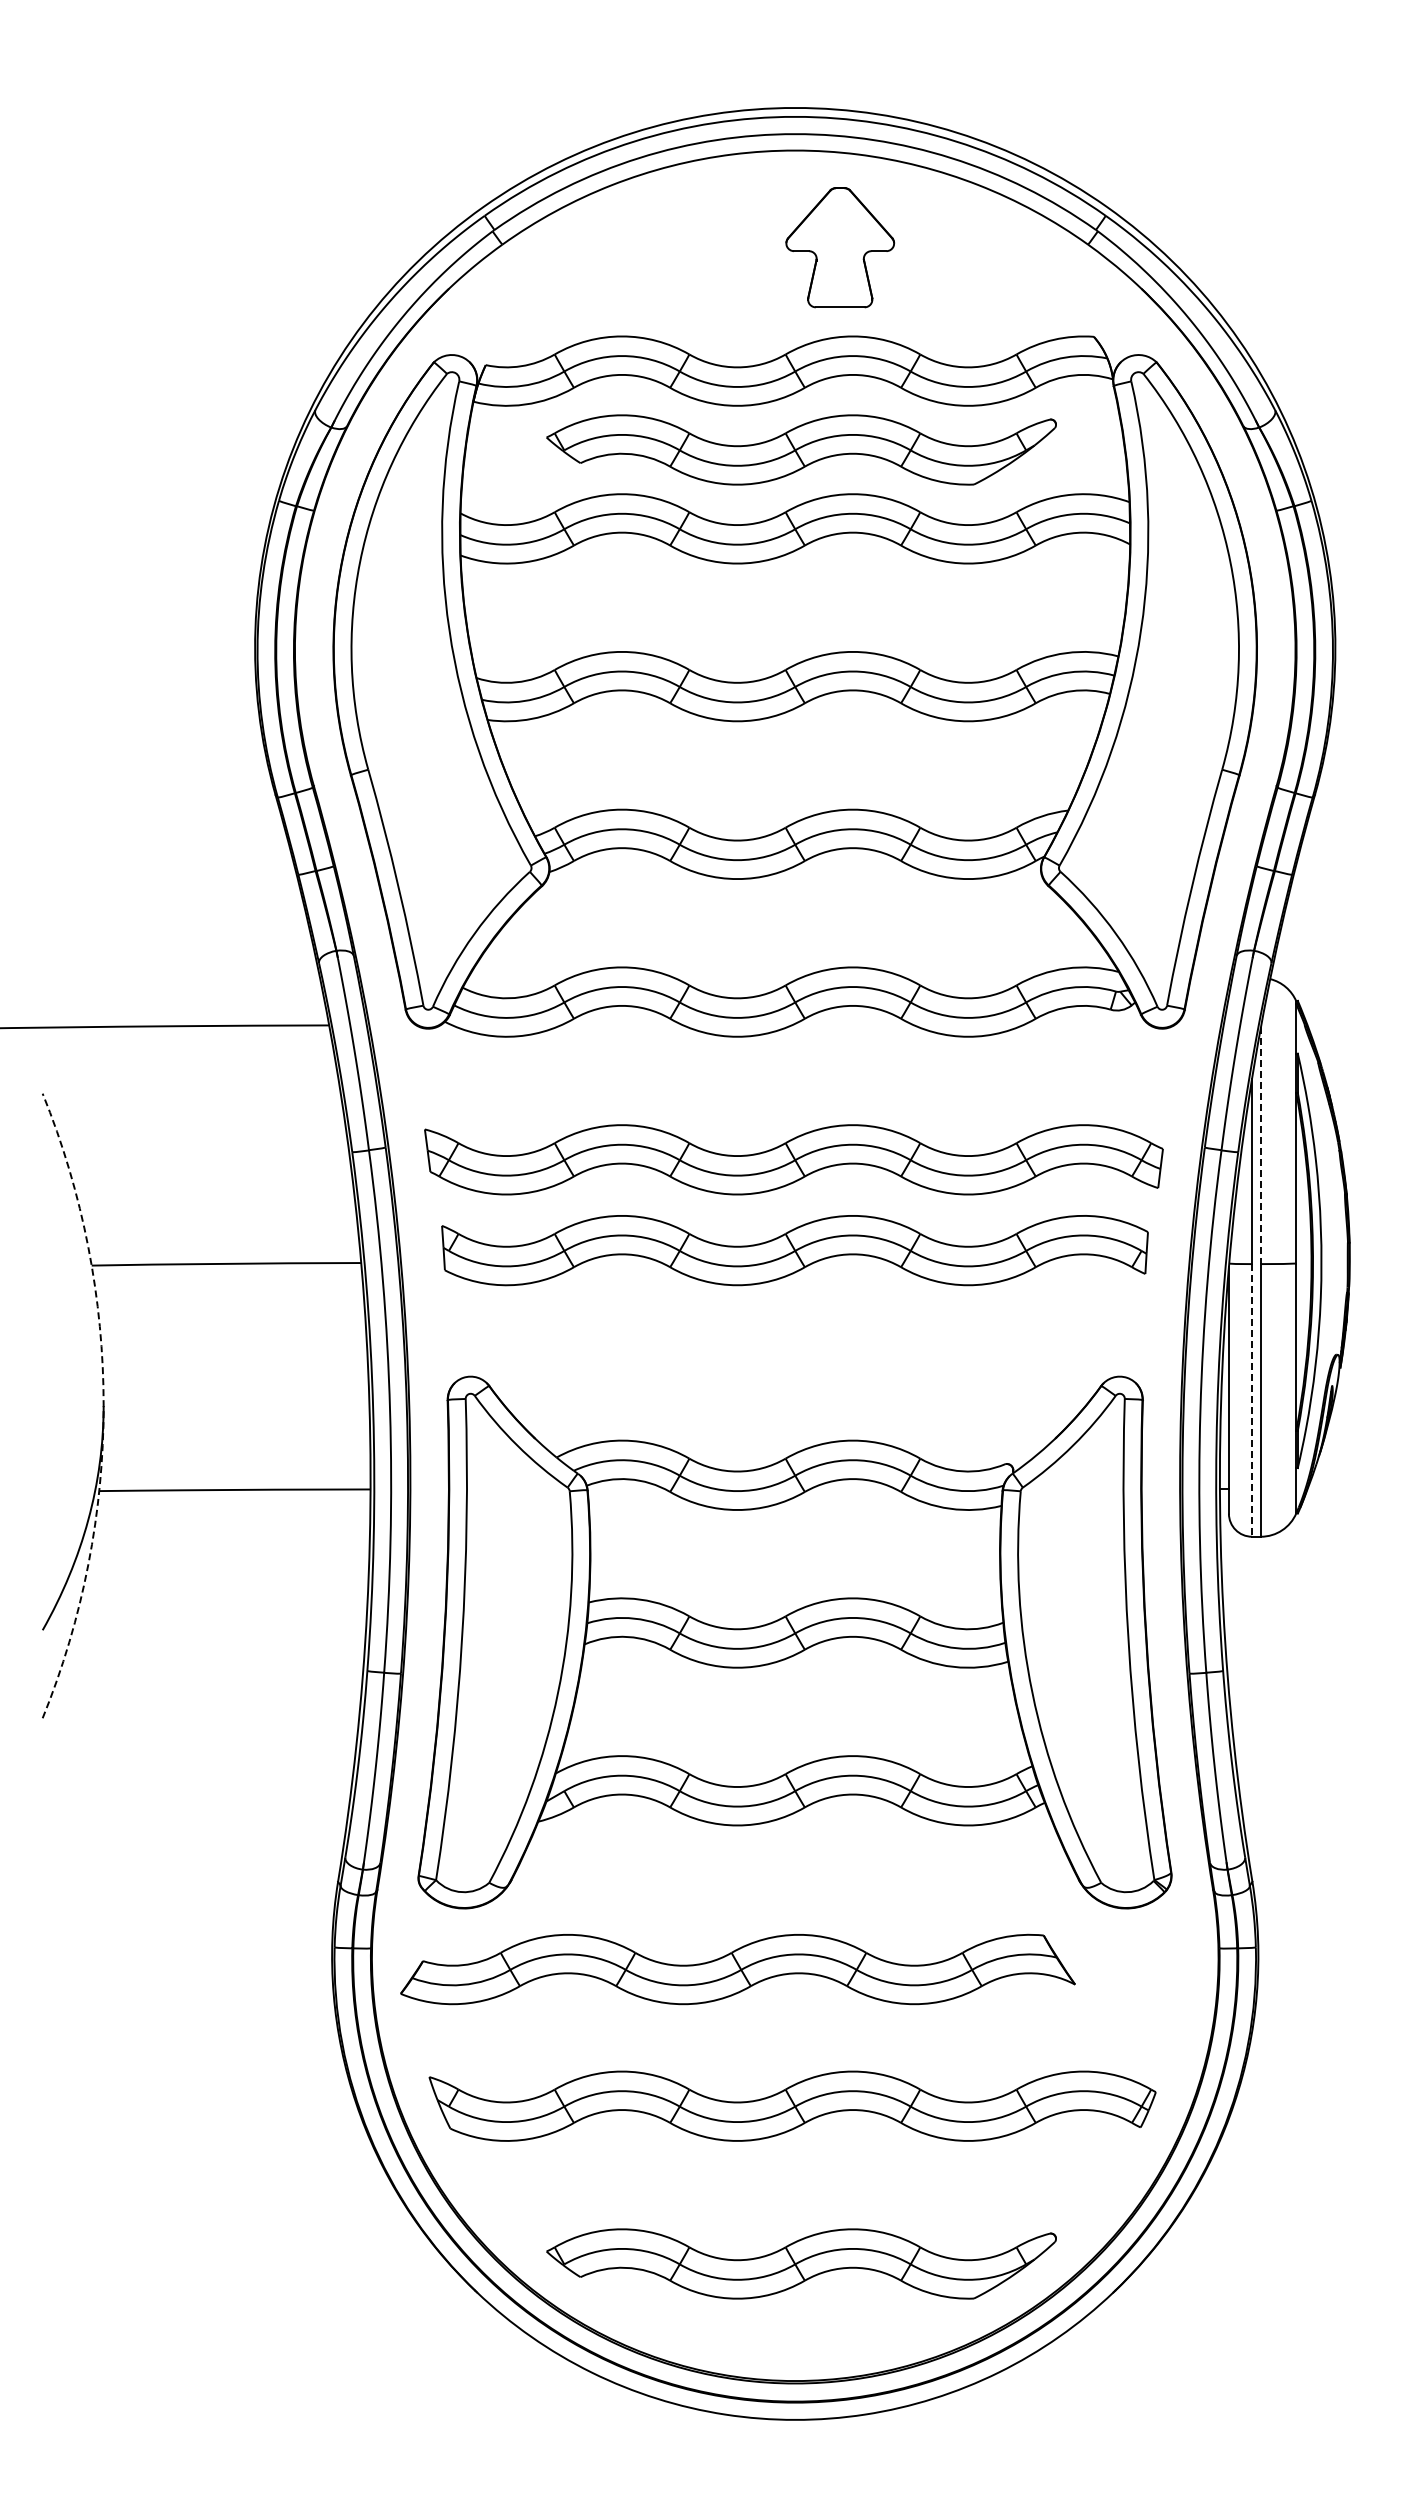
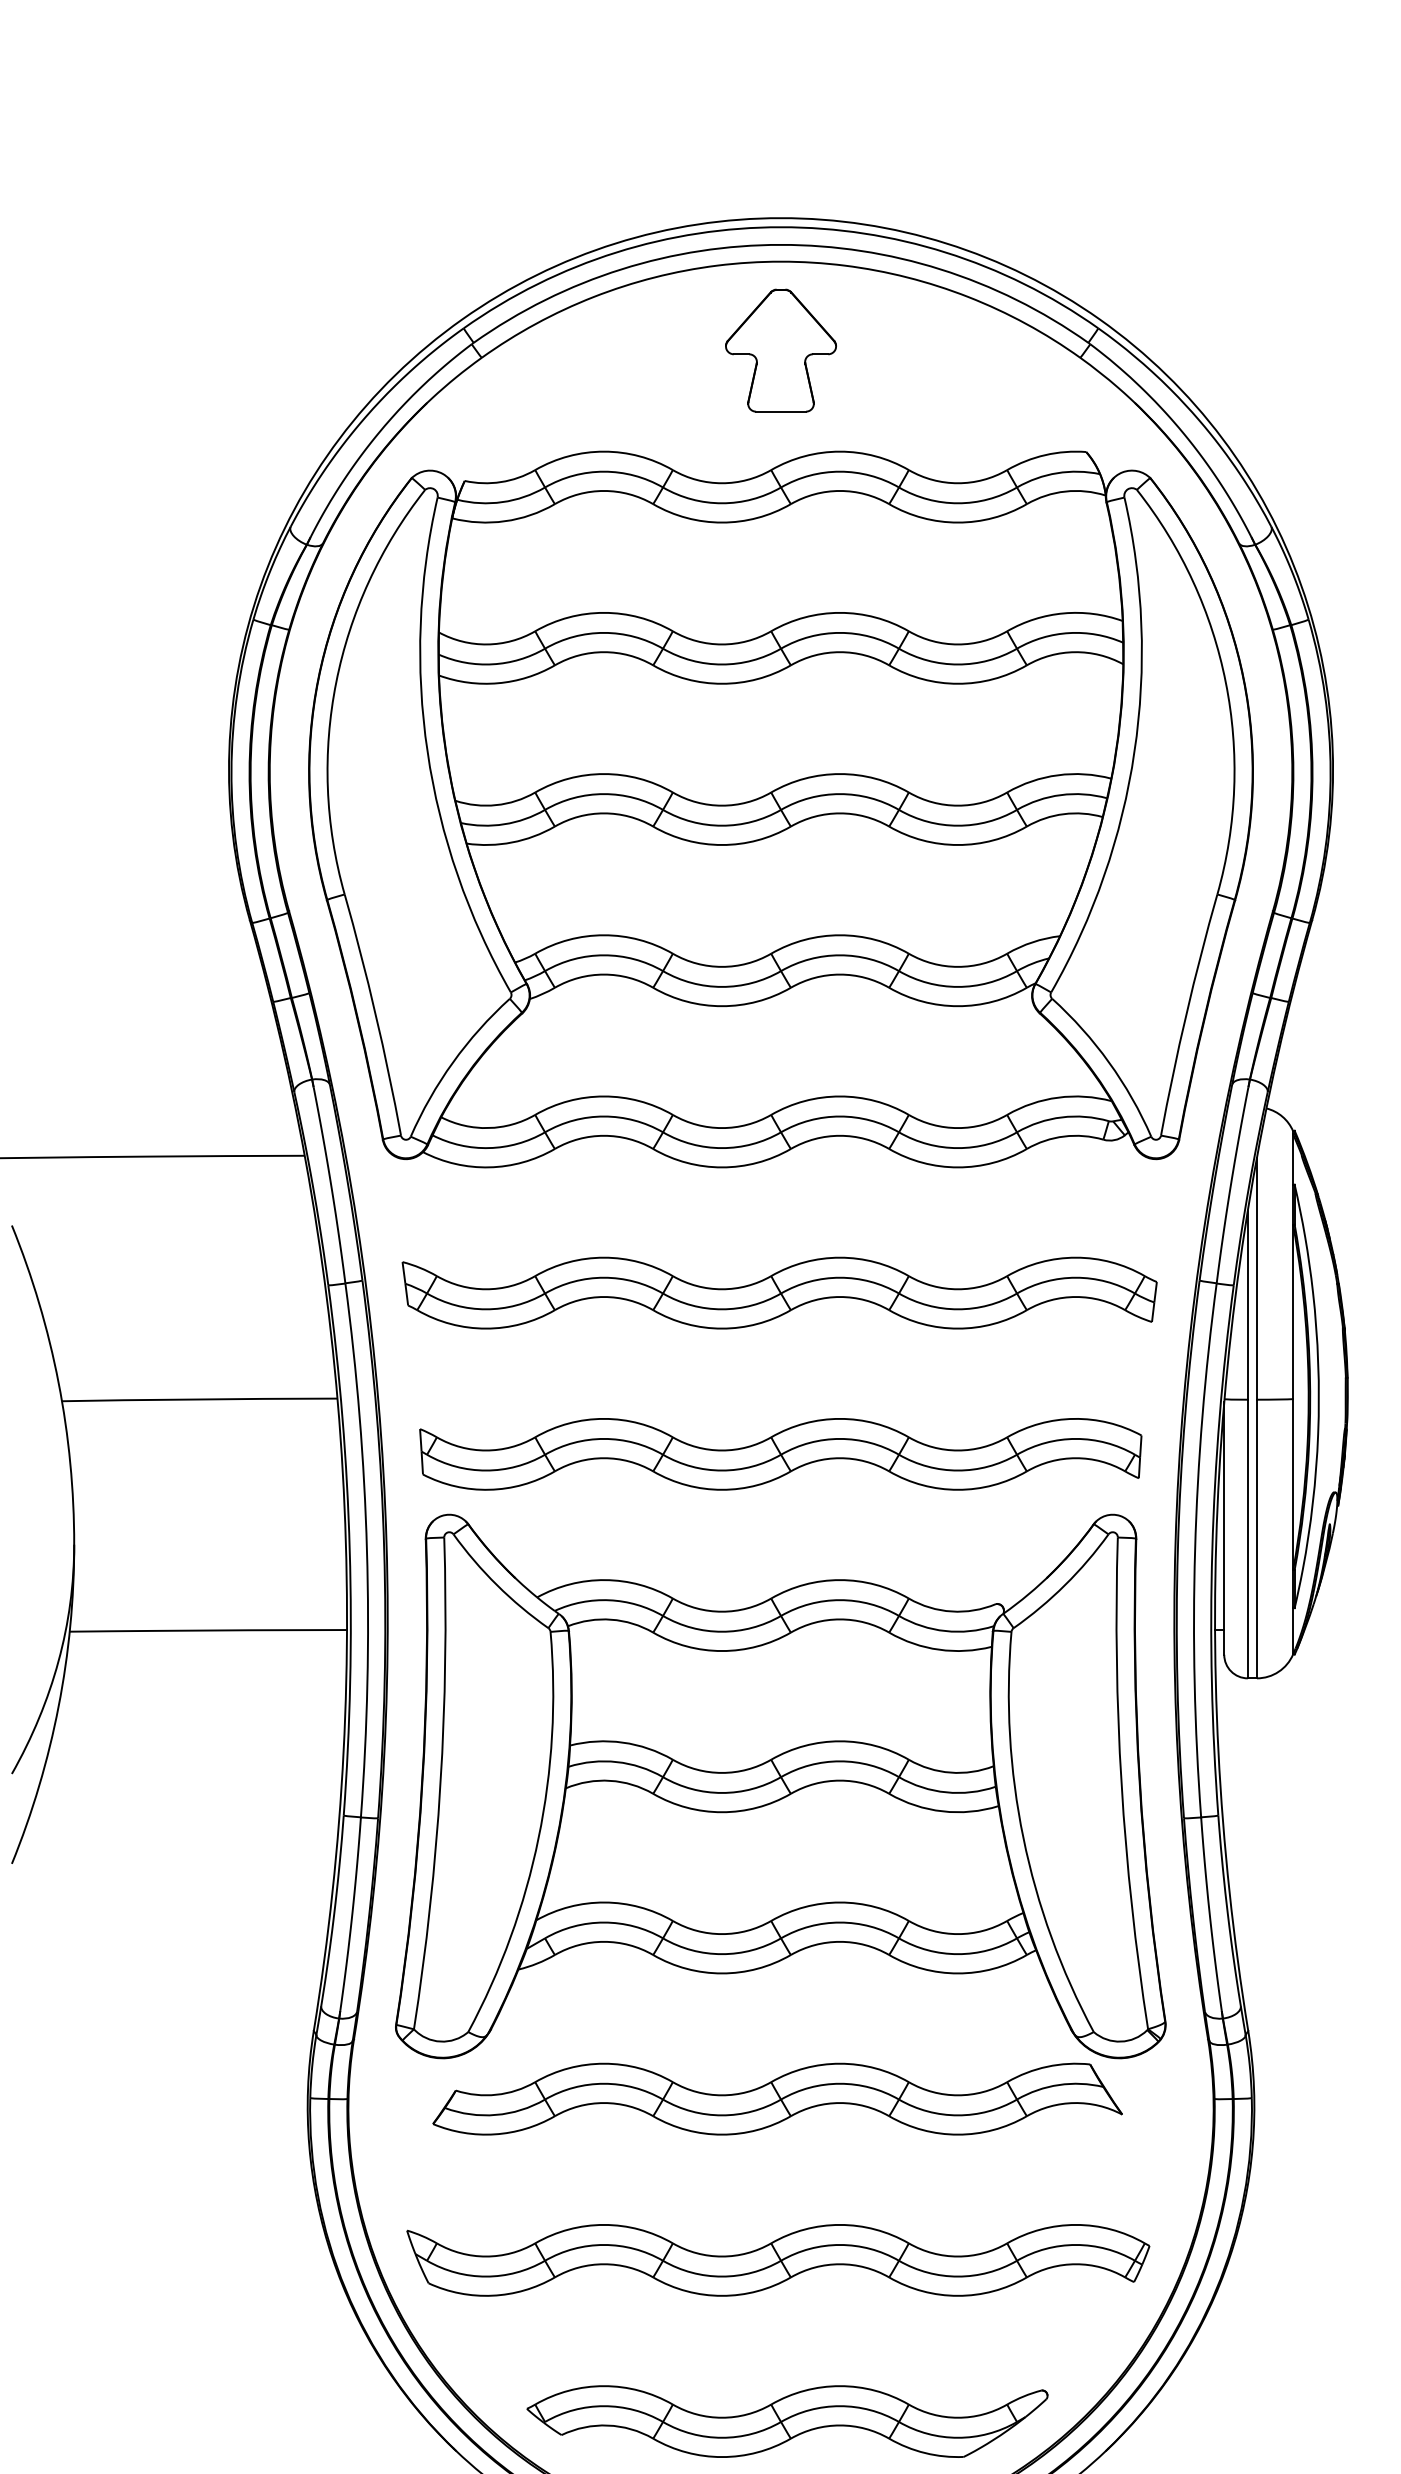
part: (840, 247) -> (781, 350), moved
part: (801, 449) -> (787, 567), removed
line: (1260, 1146) -> (1256, 1279), dashed -> solid
part: (794, 1250) -> (780, 1454), moved
line: (1252, 1400) -> (1248, 1539), dashed -> solid
arc: (103, 1405) -> (74, 1544), dashed -> solid
part: (737, 1969) -> (777, 2099), moved

